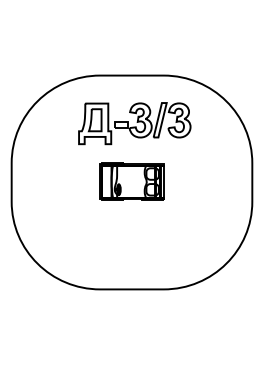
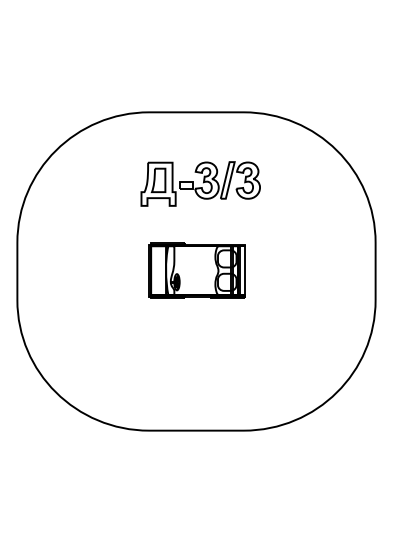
part: (134, 123) -> (200, 183), size x0.71

